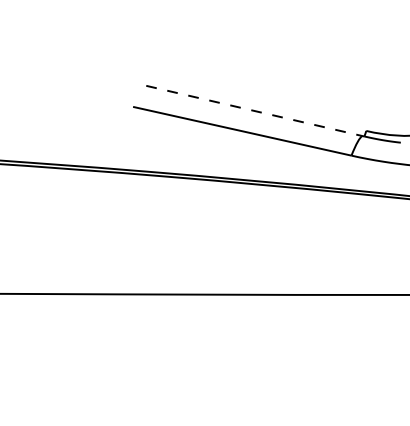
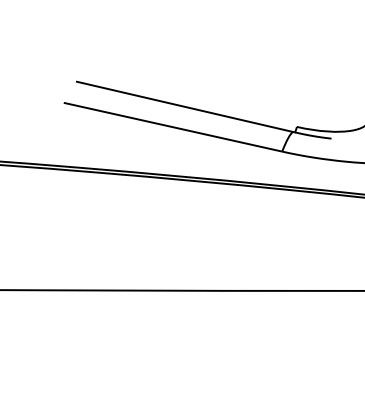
line: (255, 111) -> (186, 107), dashed -> solid

